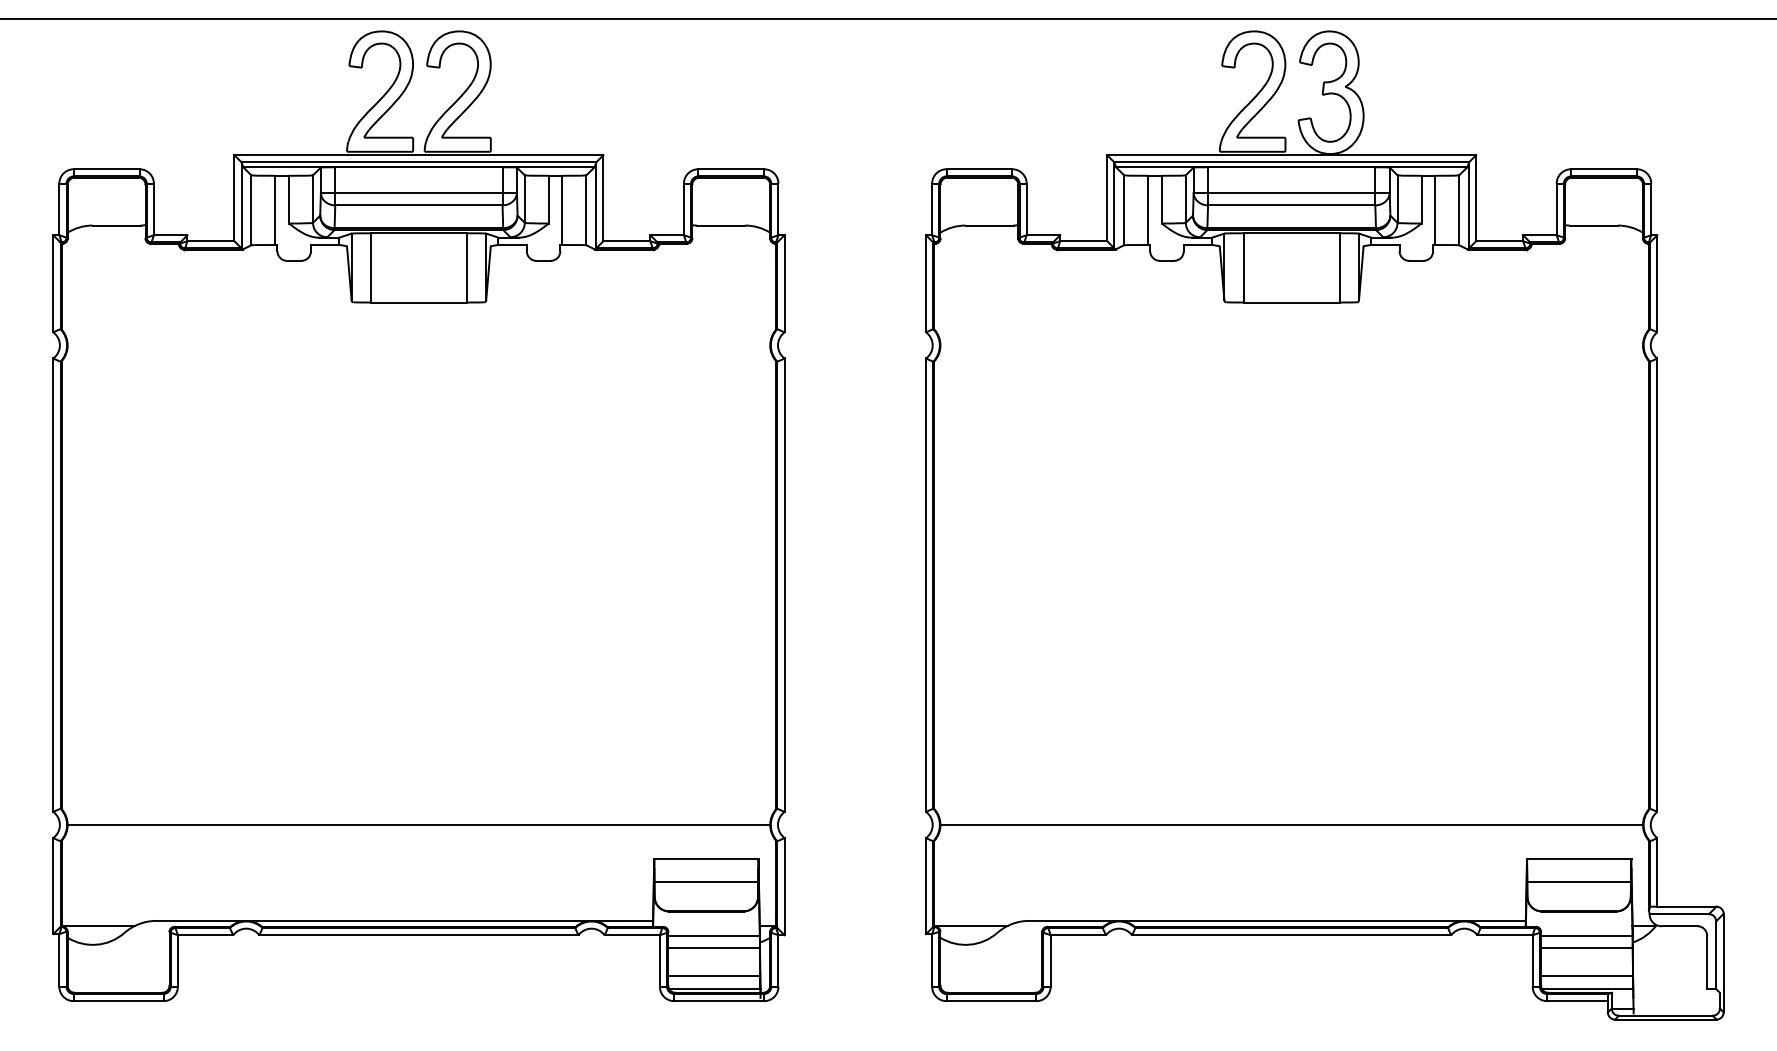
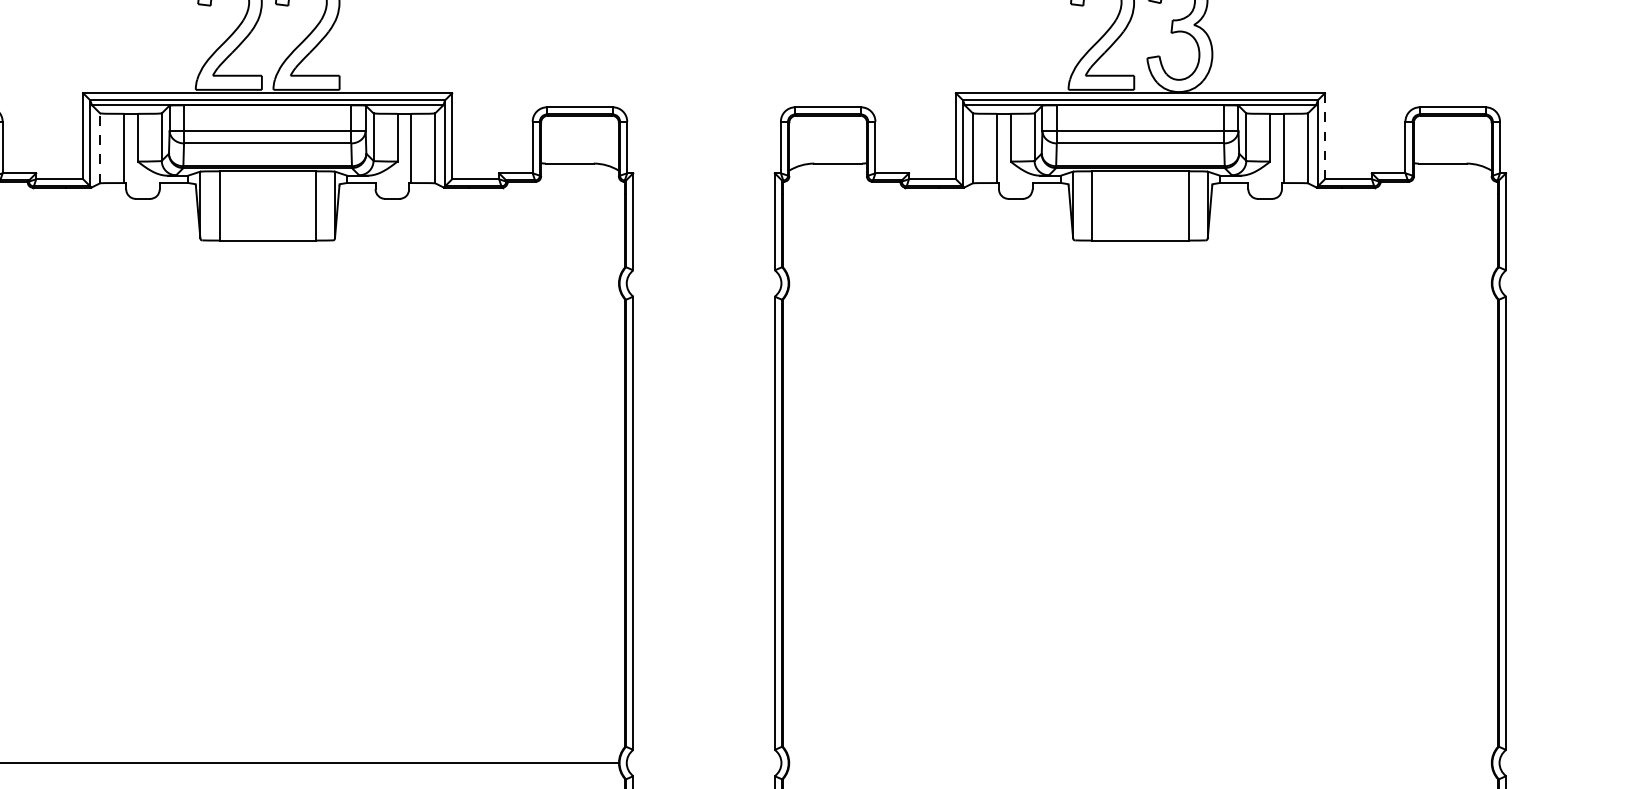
line: (1476, 198) -> (1325, 136), solid -> dashed
line: (251, 210) -> (100, 148), solid -> dashed
line: (1291, 824) -> (1140, 762), removed

